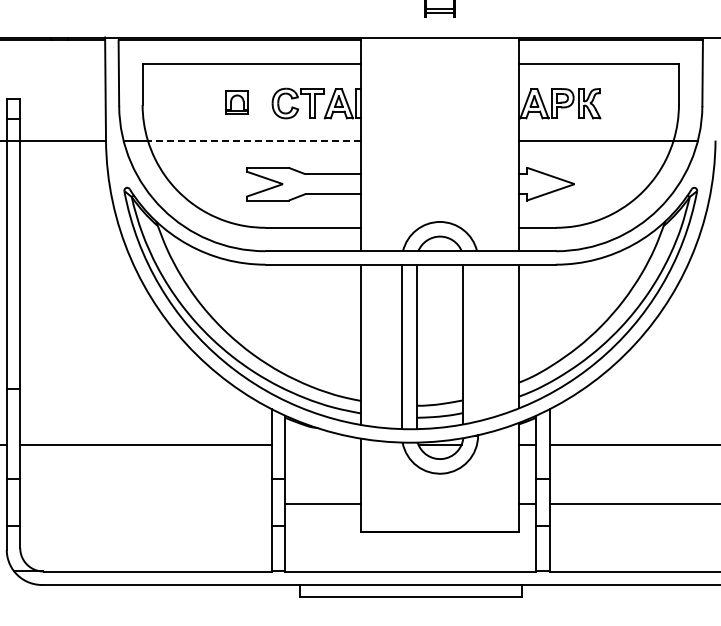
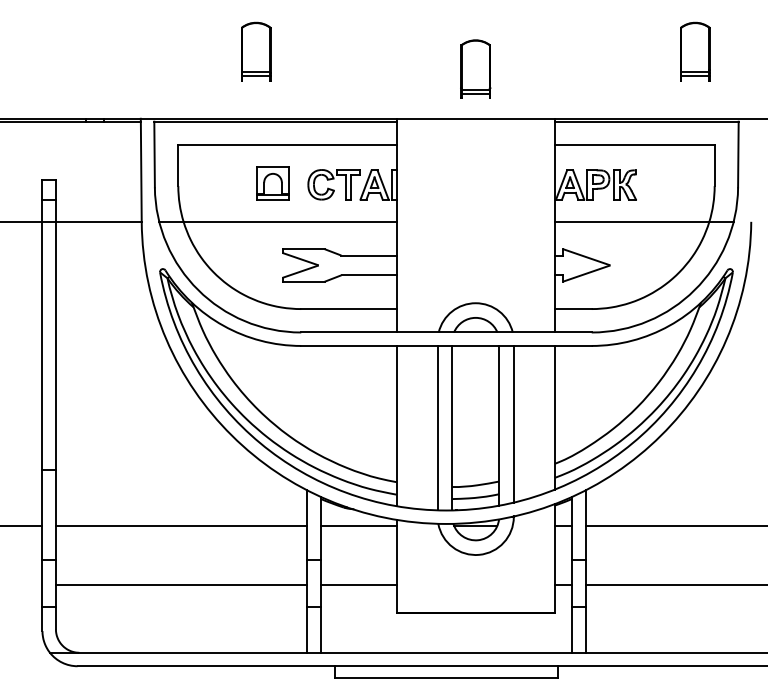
part: (236, 102) -> (272, 183), size x1.43
line: (254, 140) -> (290, 221), dashed -> solid
line: (477, 342) -> (513, 423), added
line: (322, 445) -> (358, 526), added
line: (145, 503) -> (181, 584), added

